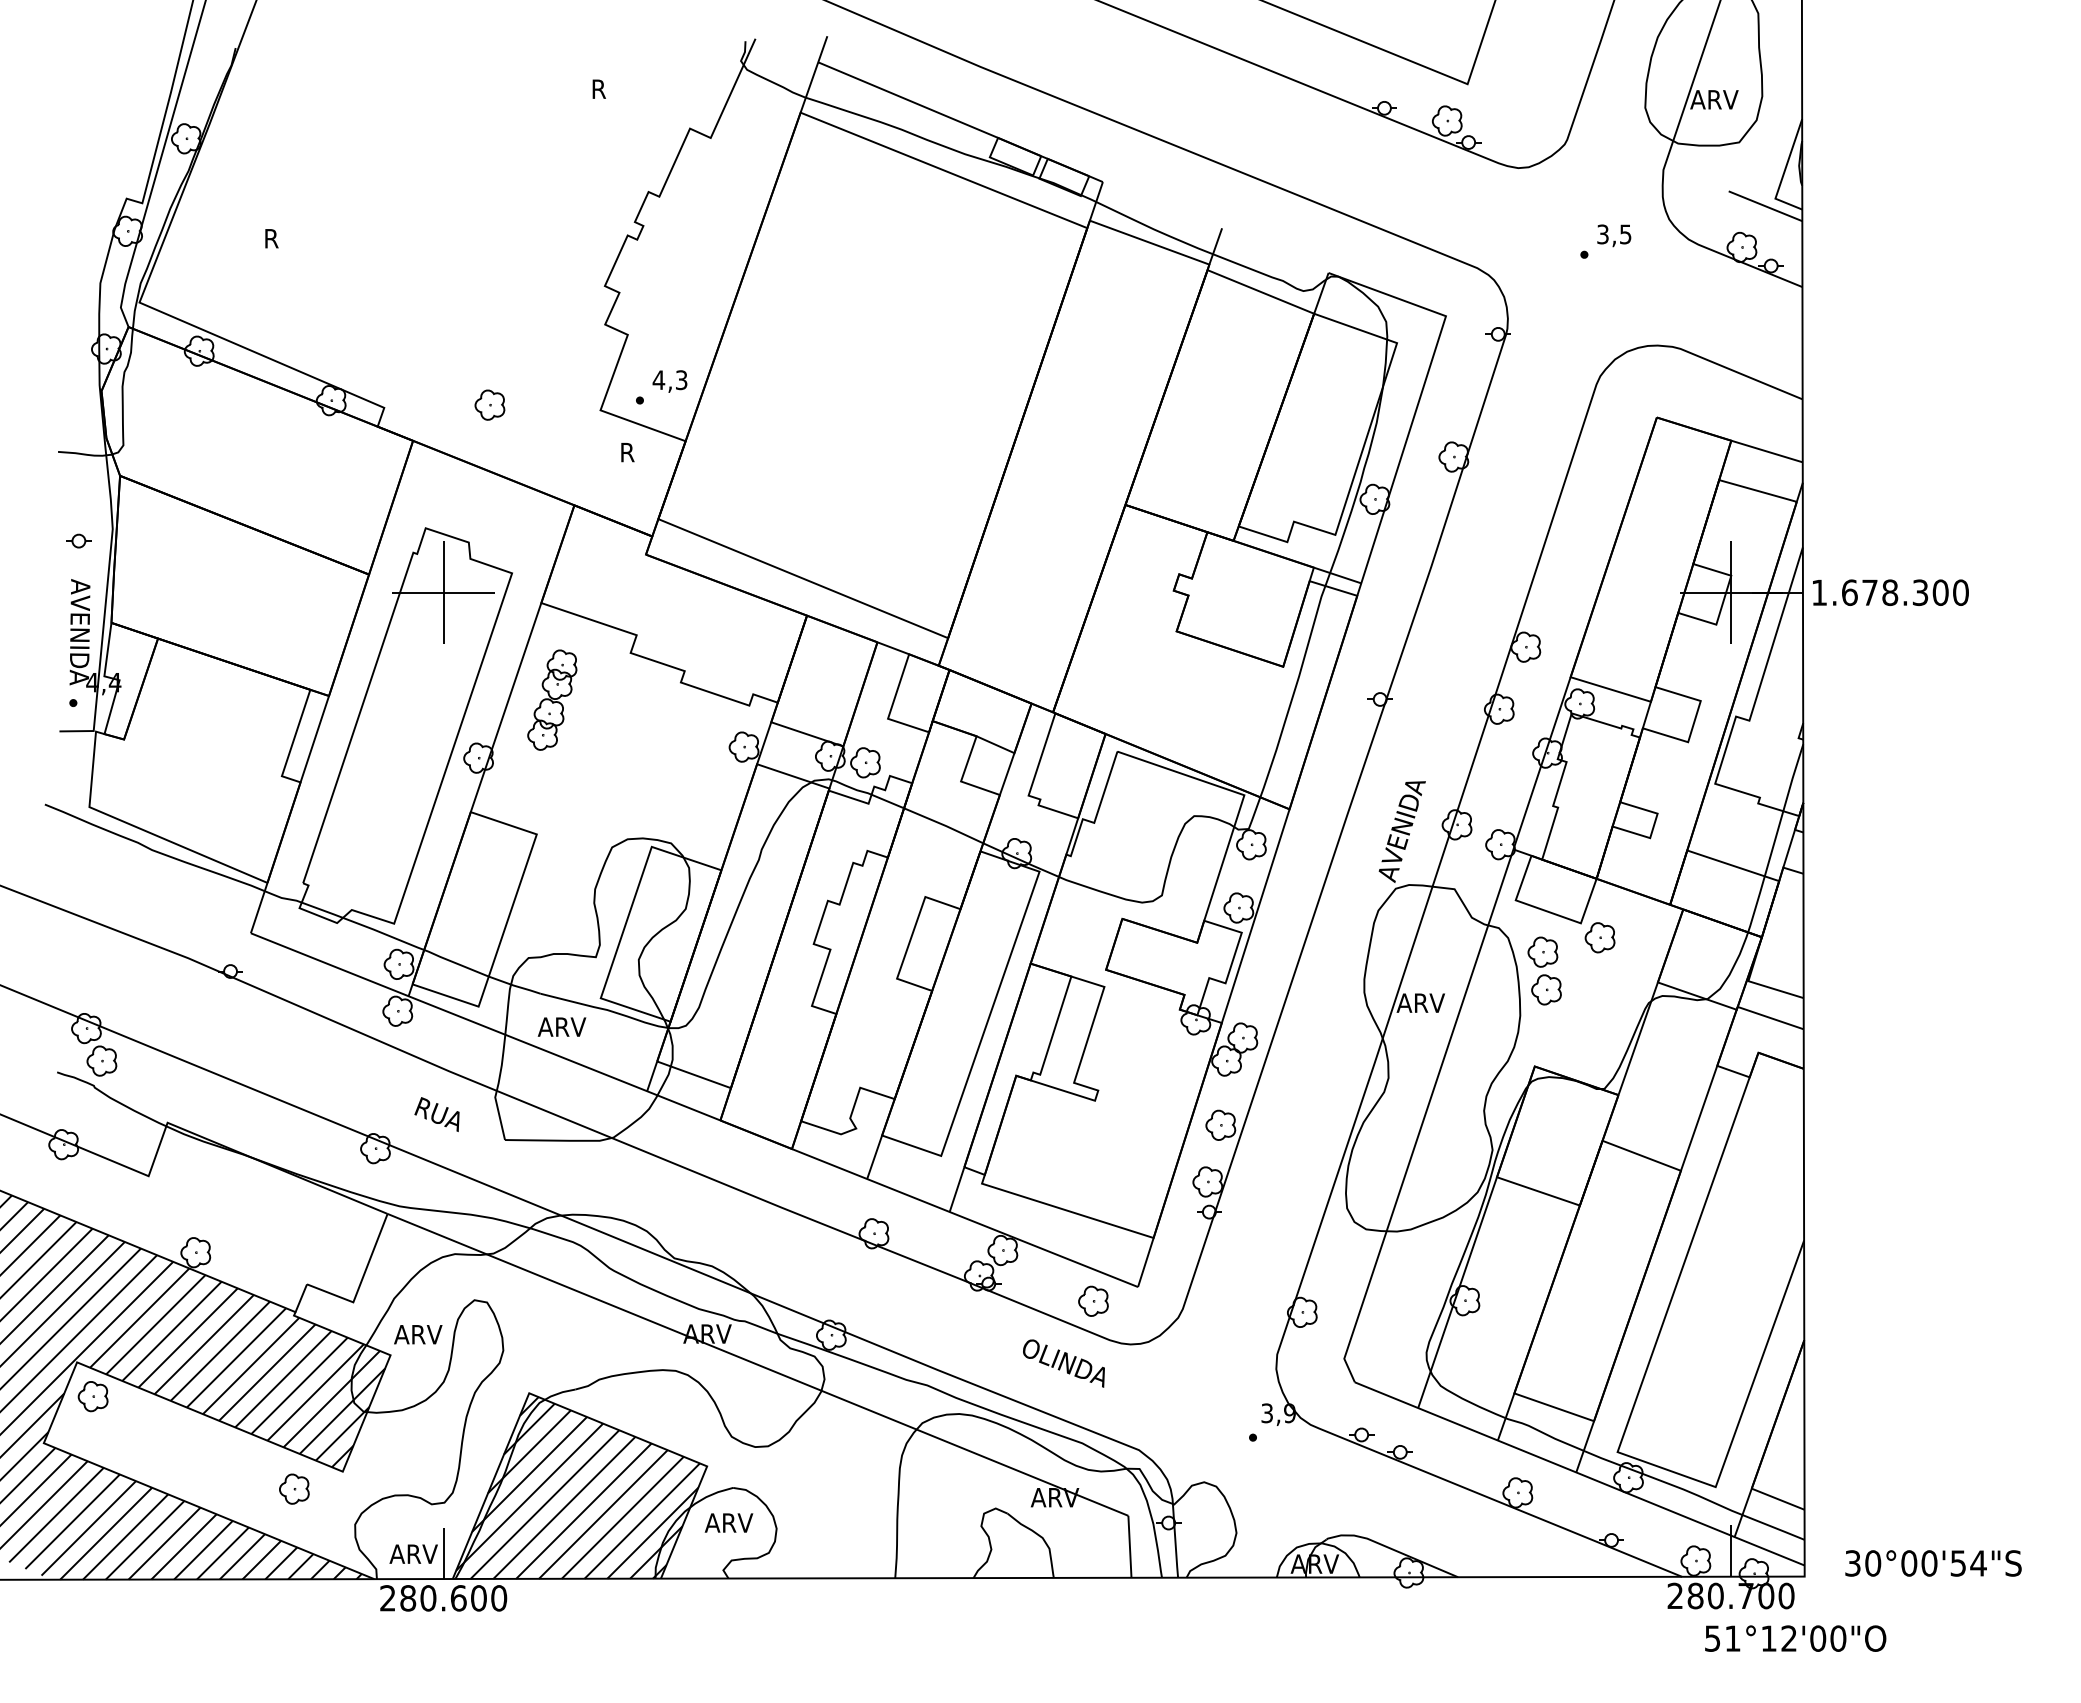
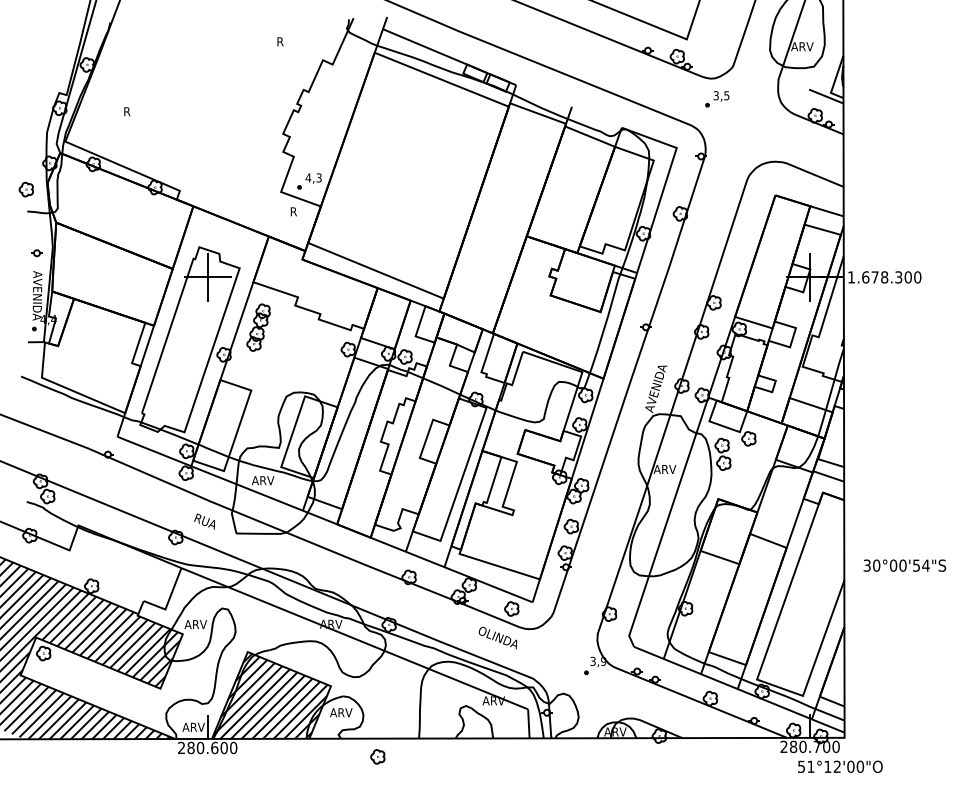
part: (1605, 242) -> (717, 99), moved
part: (488, 404) -> (25, 189), moved
part: (293, 1488) -> (377, 756), moved
text: (1932, 1563) -> (904, 565), moved

